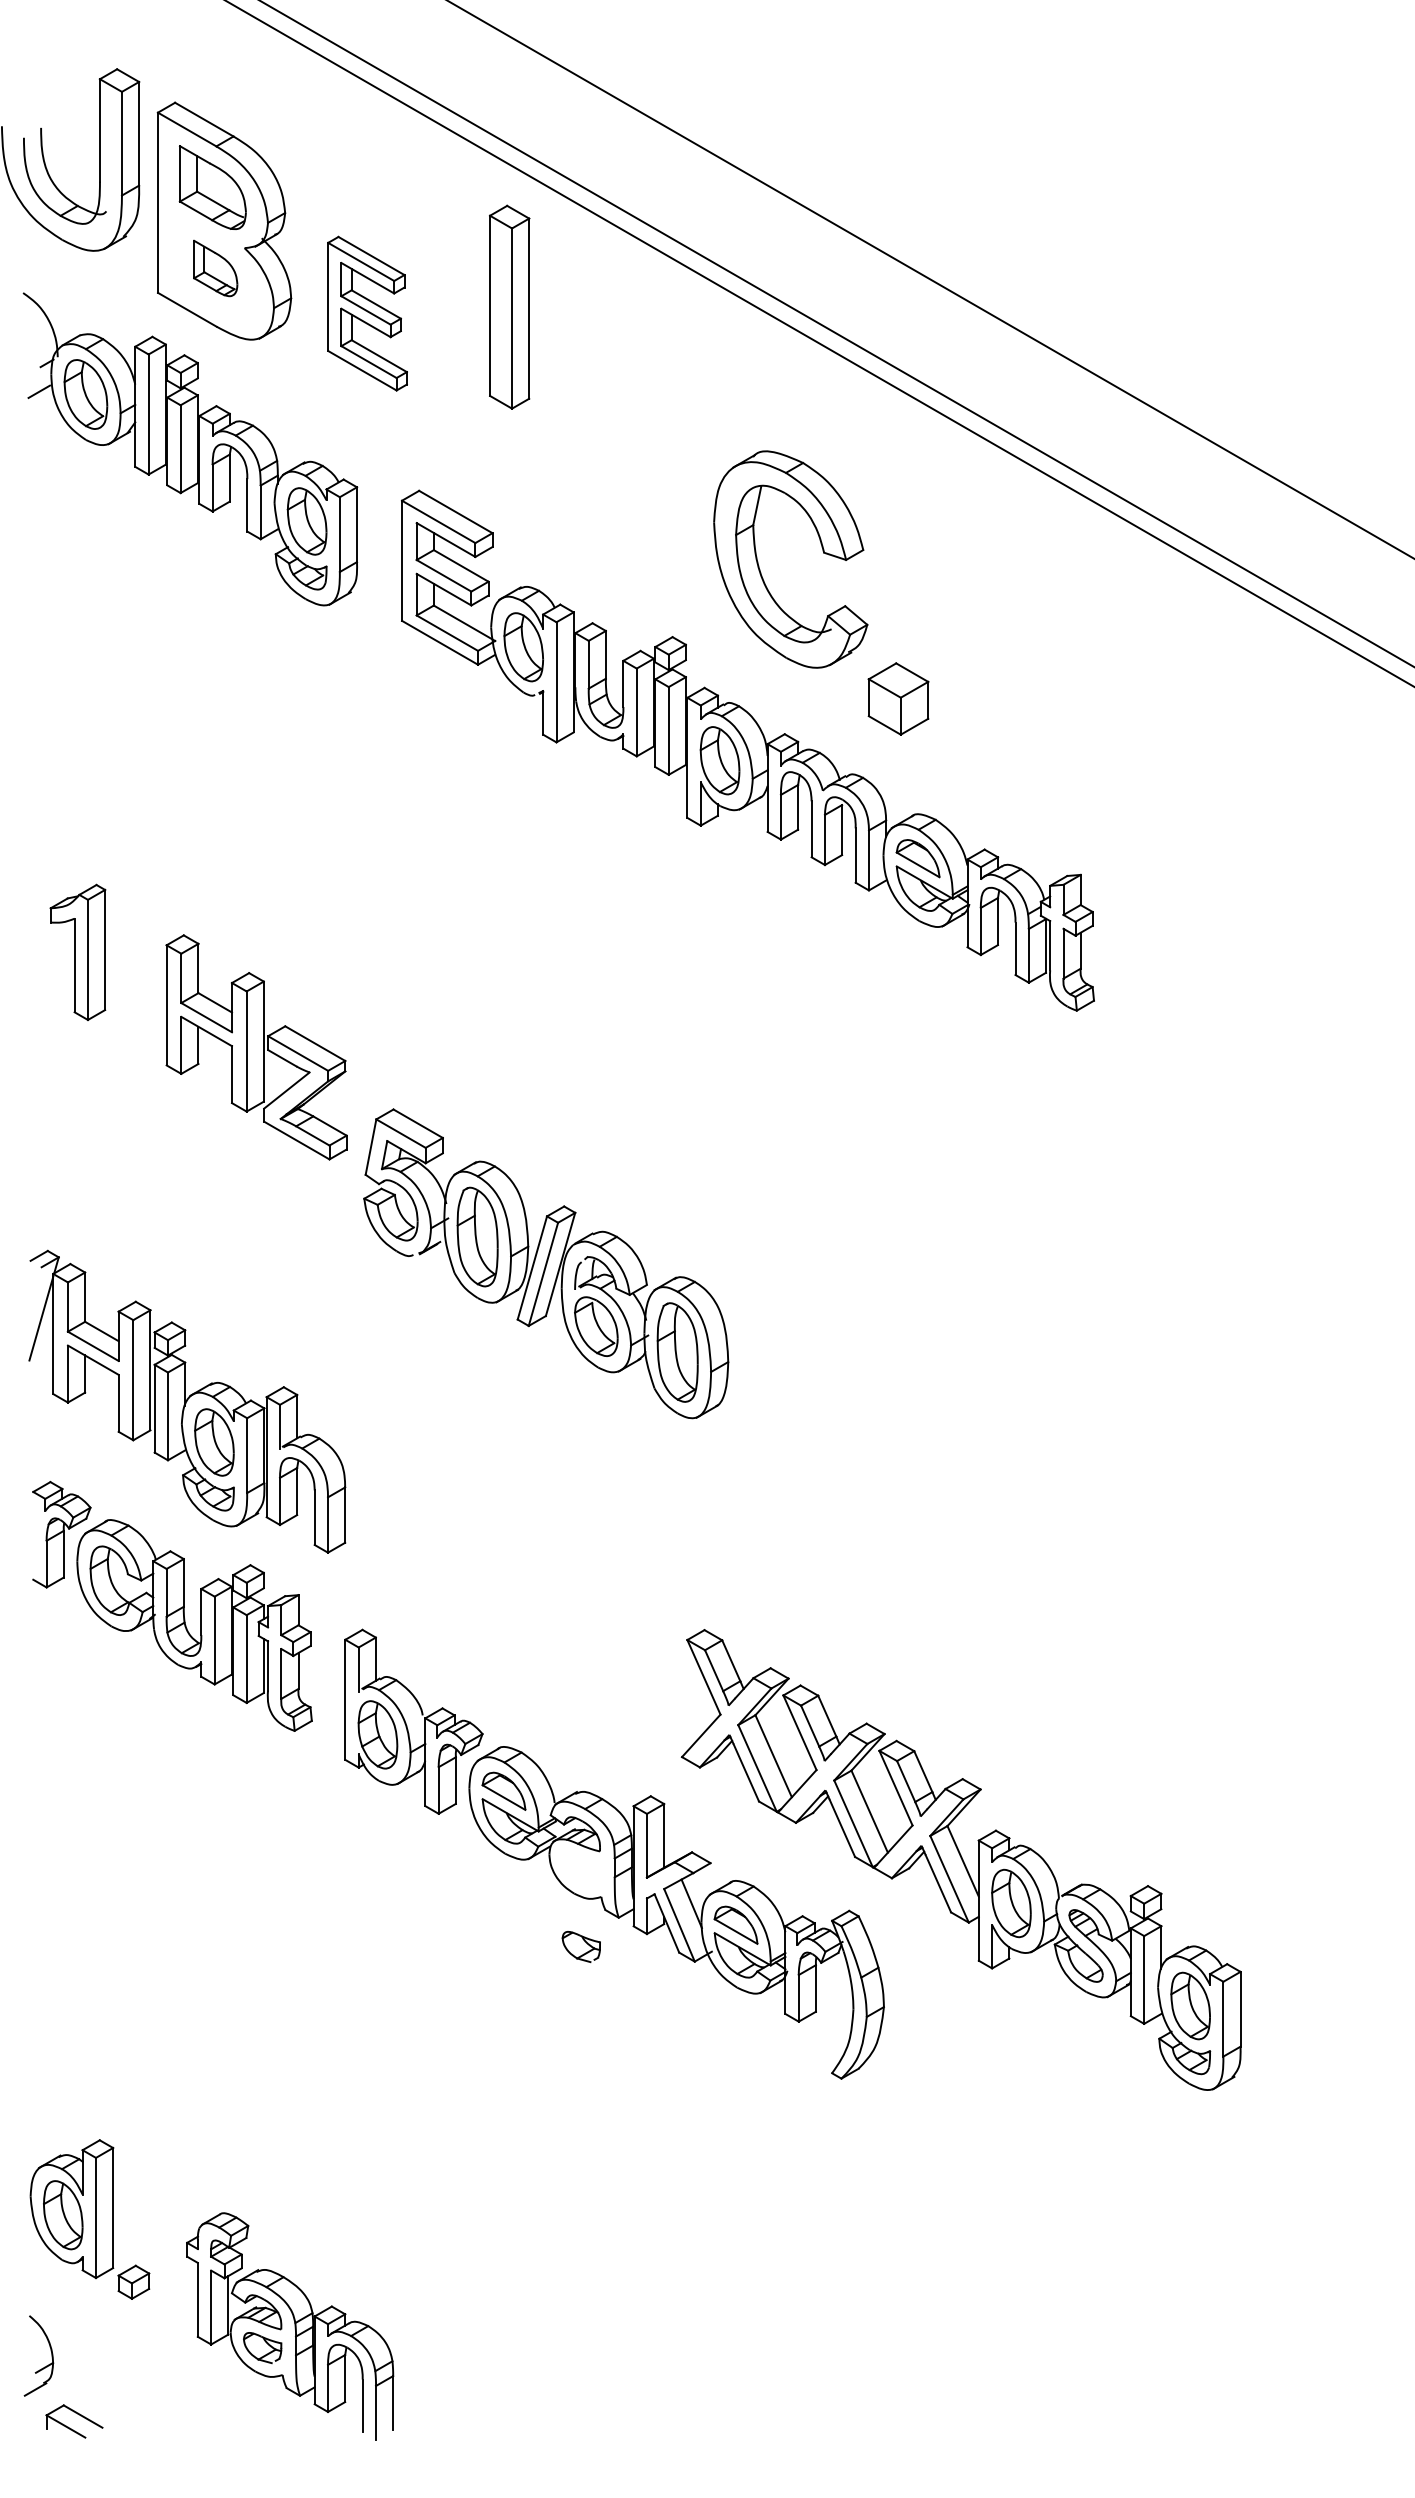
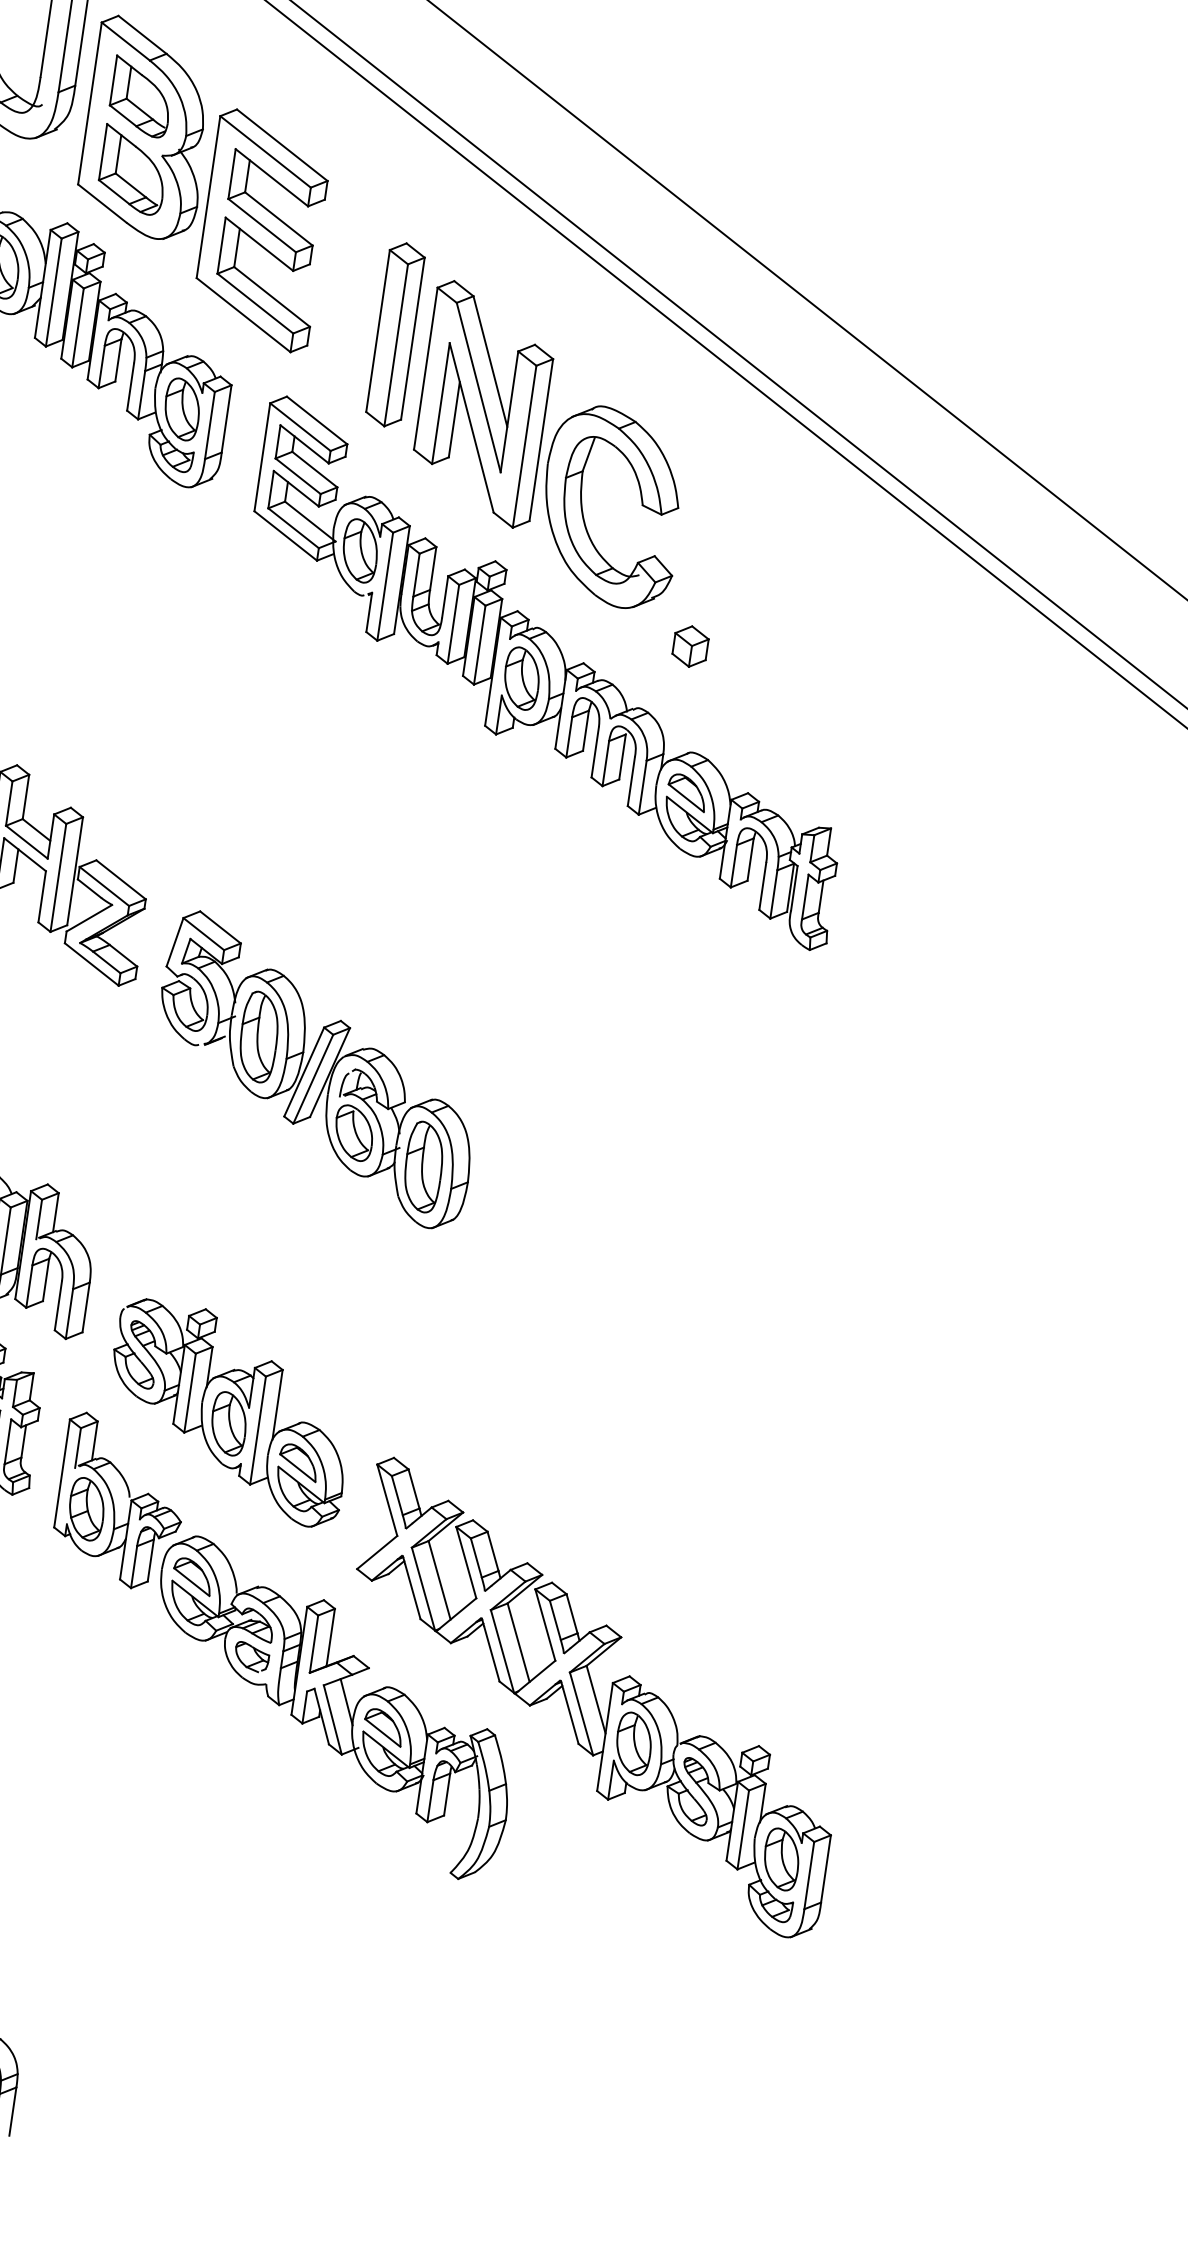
part: (215, 268) -> (133, 170), size x1.67
part: (509, 306) -> (395, 334), moved
part: (367, 313) -> (263, 230), size x1.67
part: (634, 467) -> (483, 403), added
part: (898, 698) -> (690, 646), size x0.62
part: (546, 1263) -> (317, 1069), moved
part: (517, 1607) -> (228, 1413), added
part: (580, 1947) -> (251, 1657), moved

